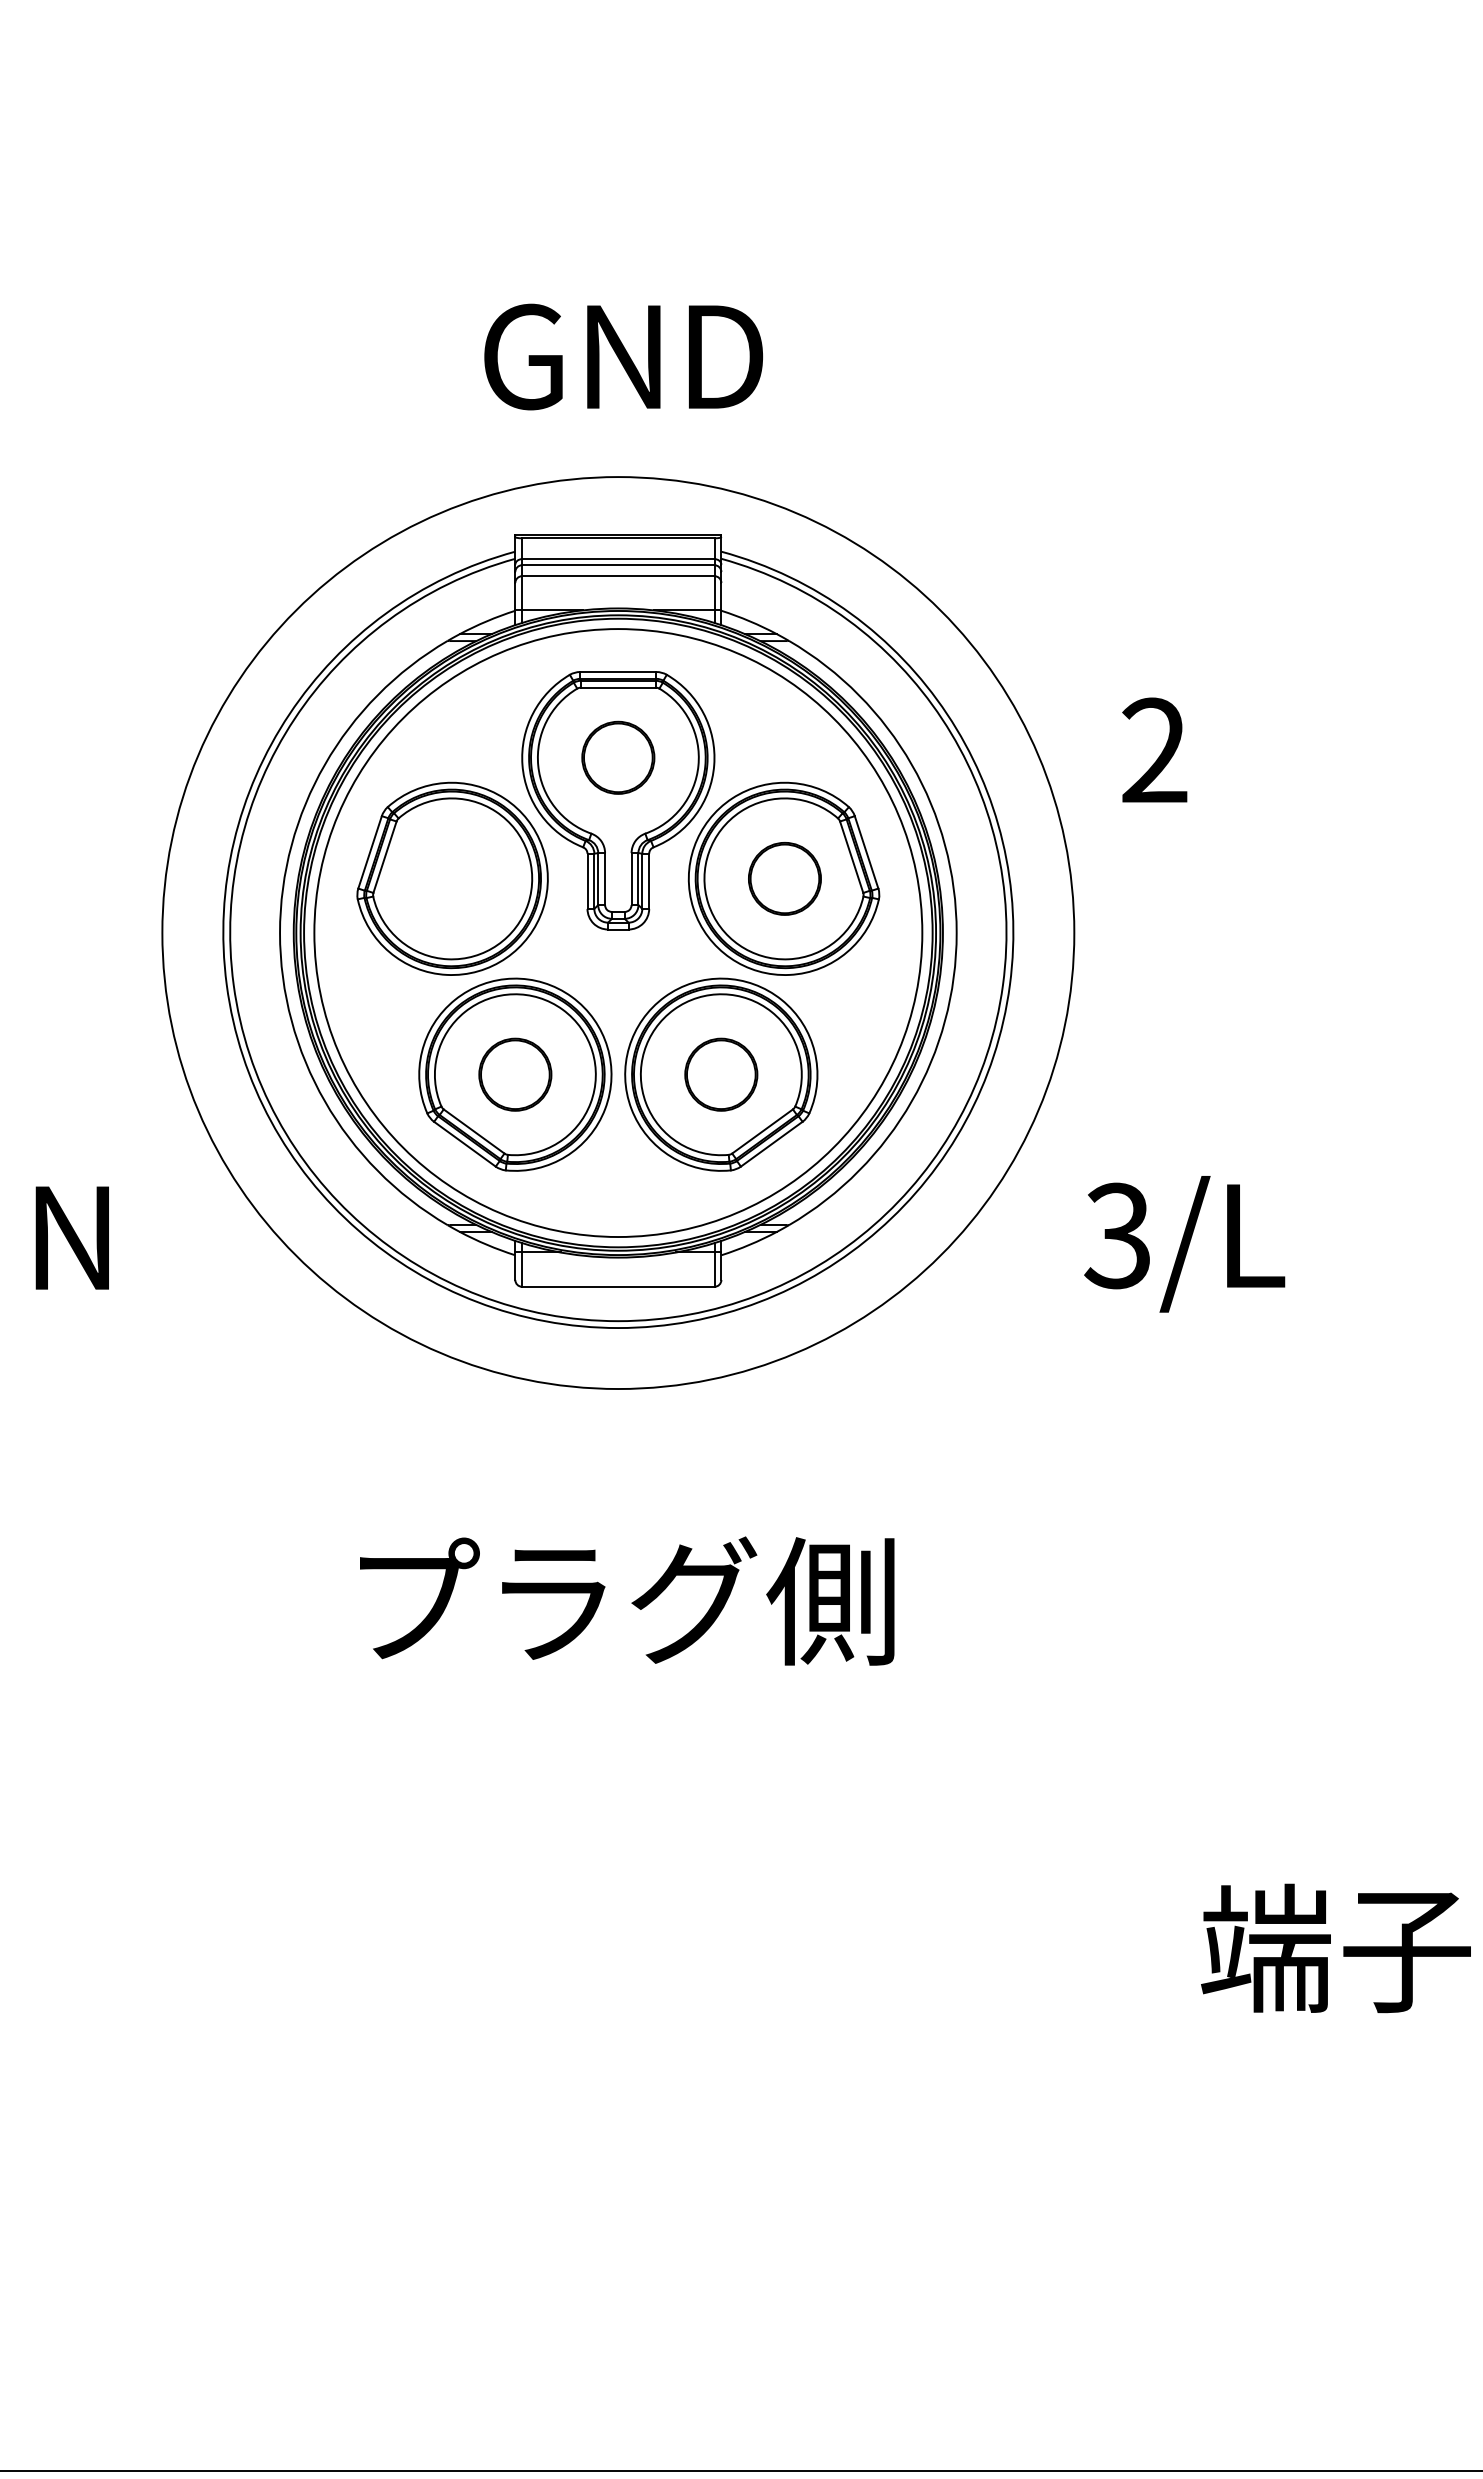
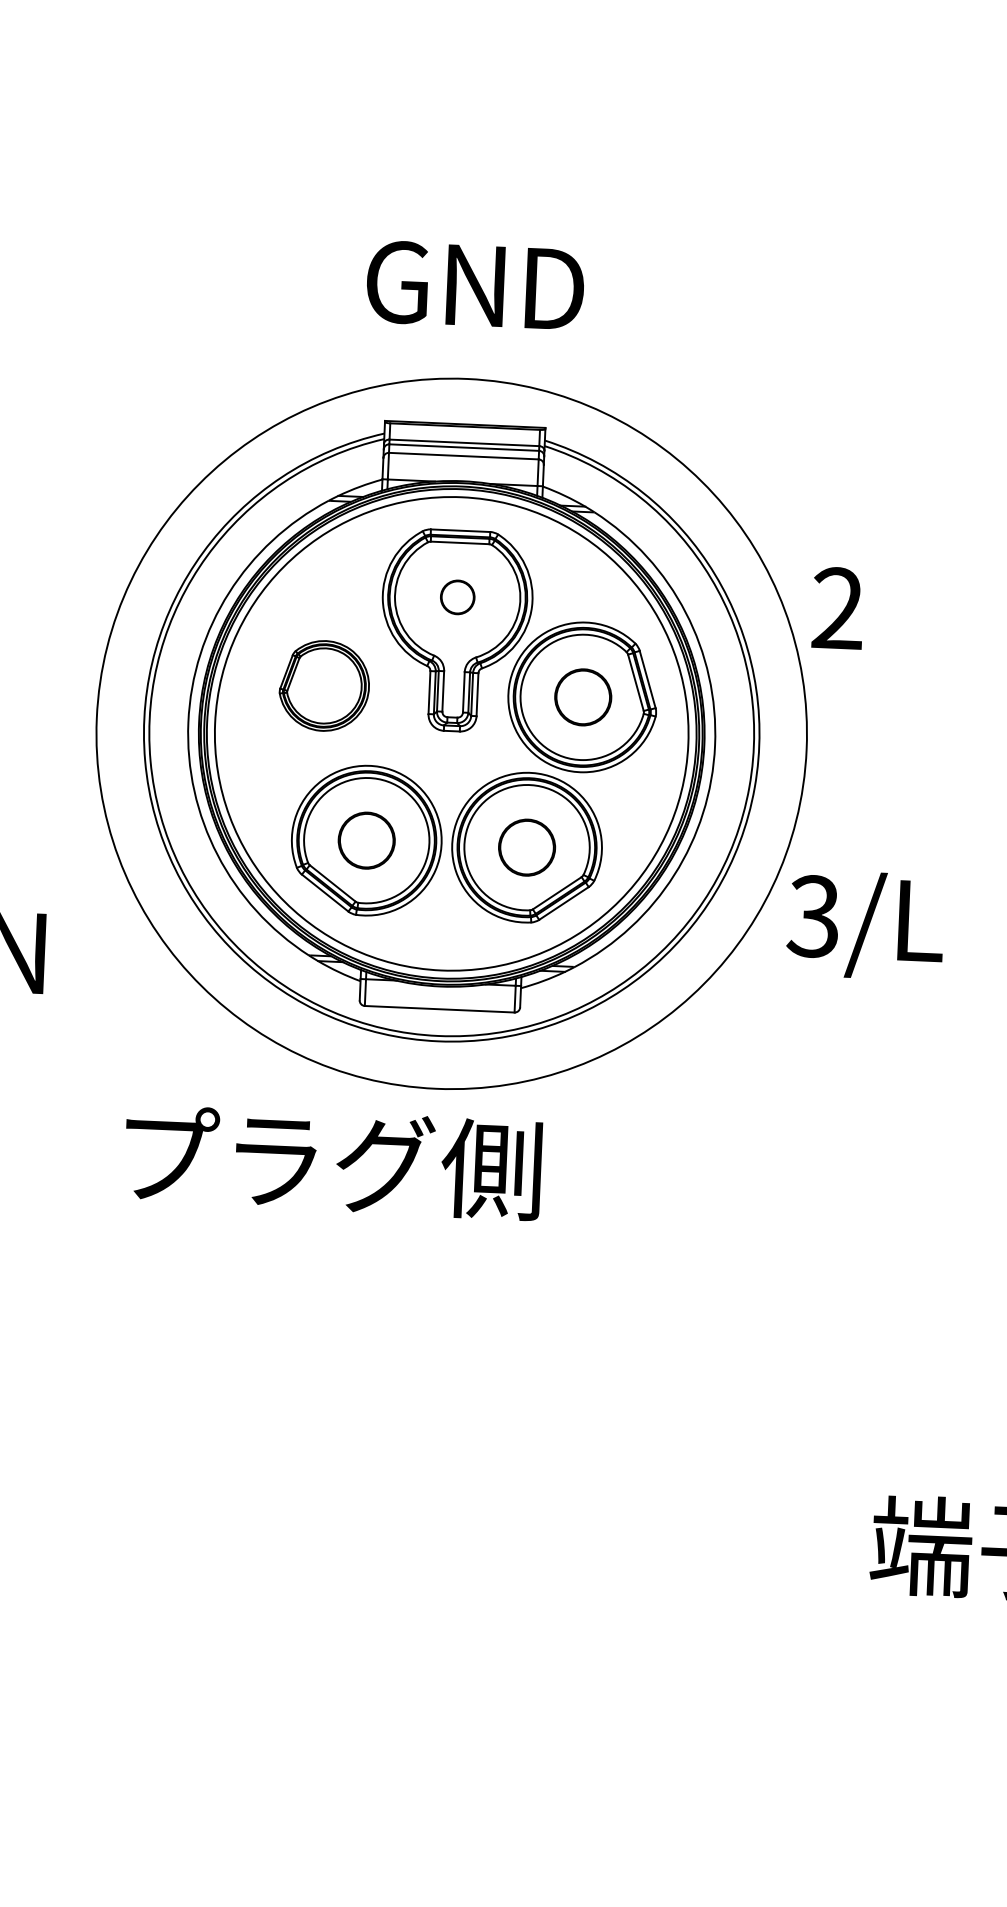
text: (1154, 749) -> (837, 607), moved
part: (618, 757) -> (457, 597), size x0.6
part: (452, 878) -> (324, 685), size x0.6
text: (1184, 1244) -> (865, 925), moved
text: (627, 1600) -> (333, 1161), moved

